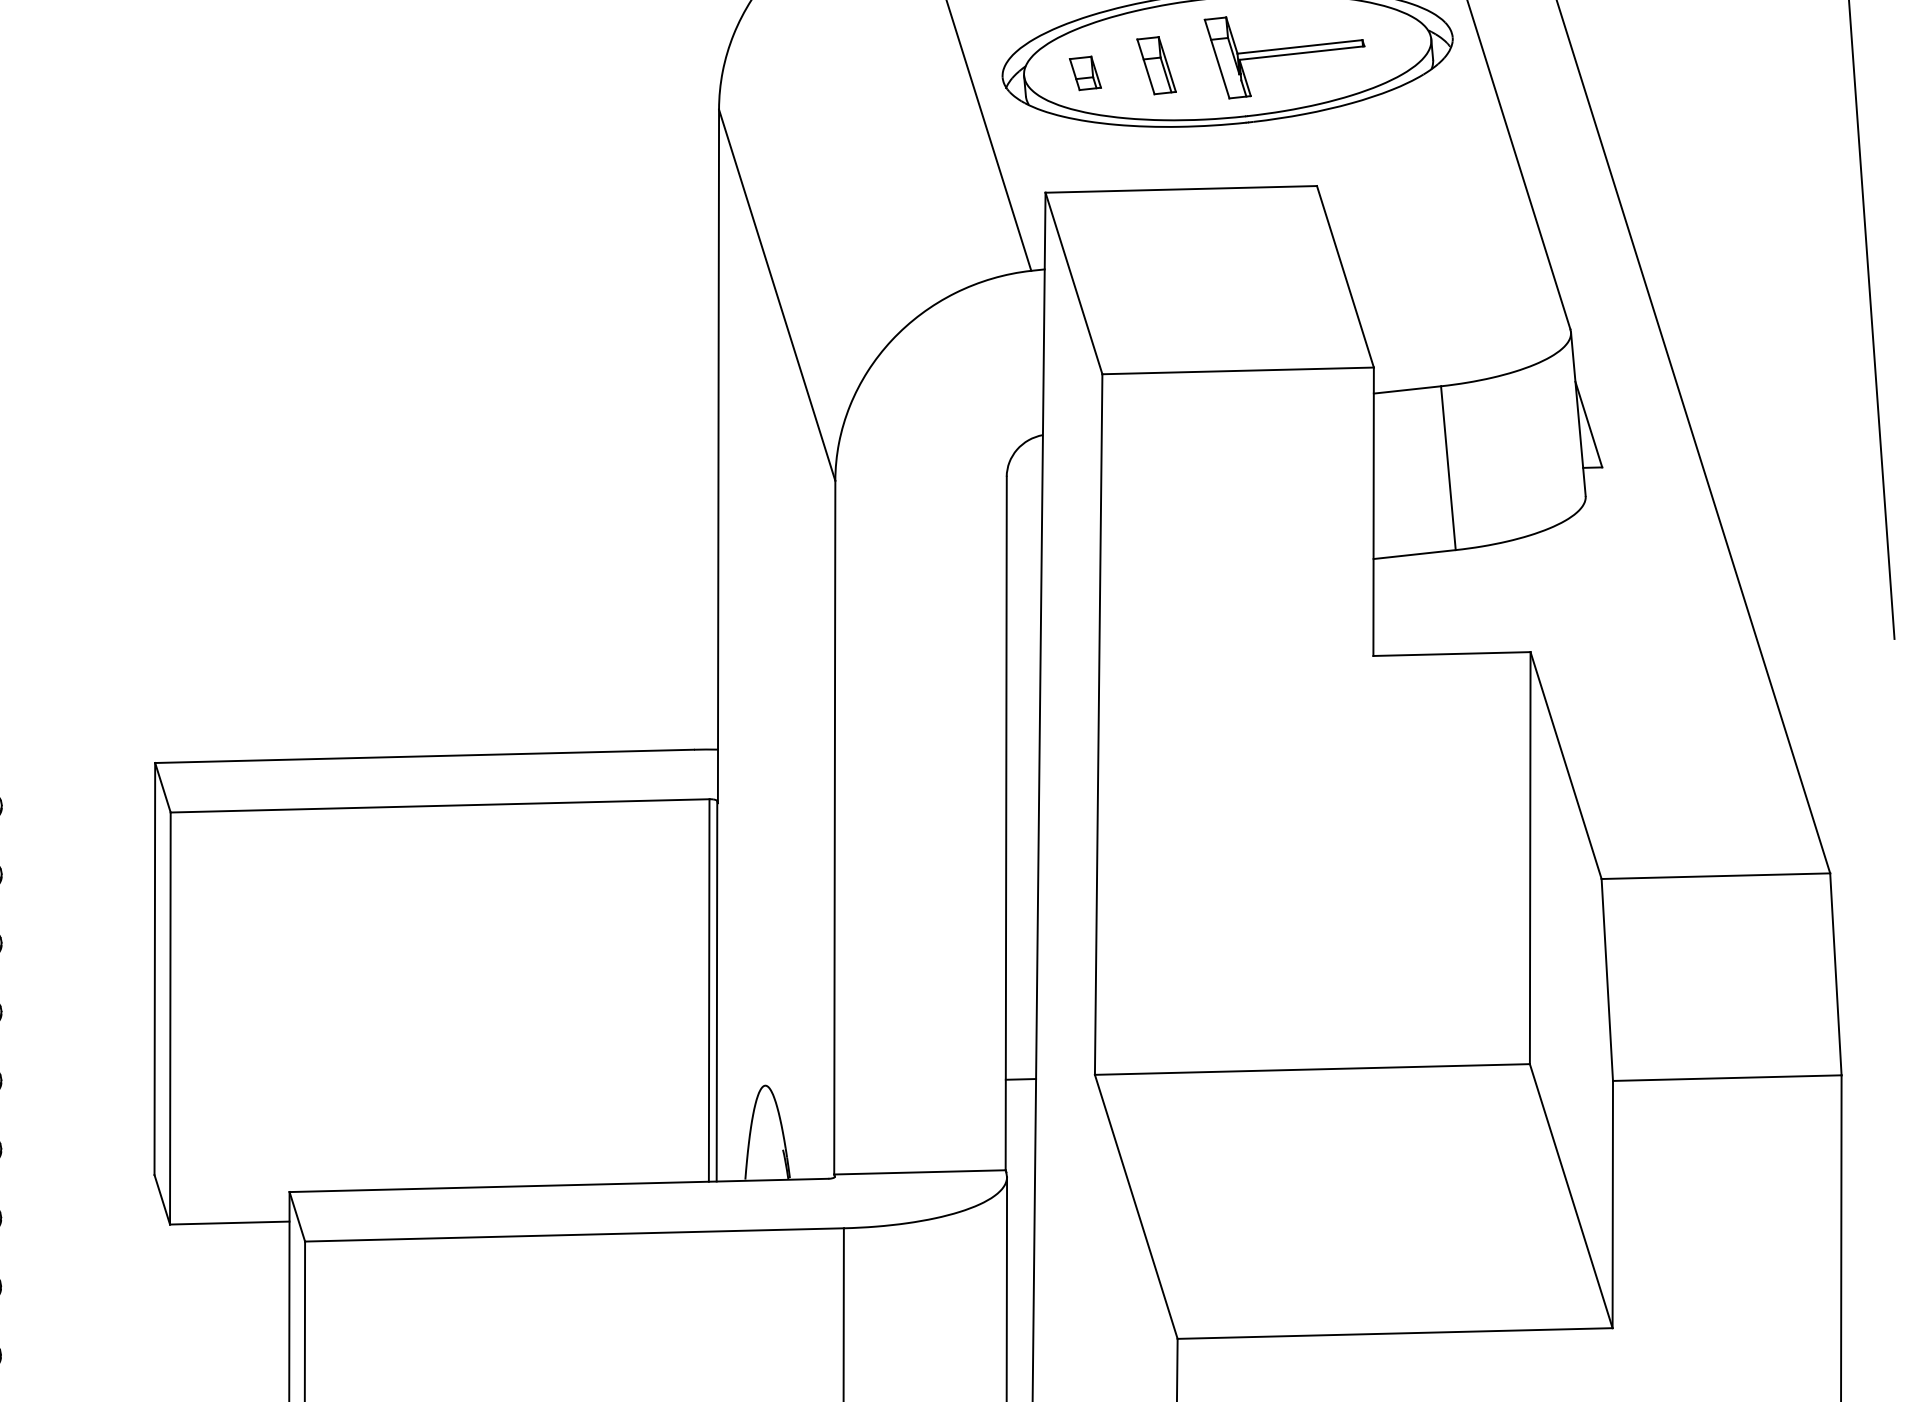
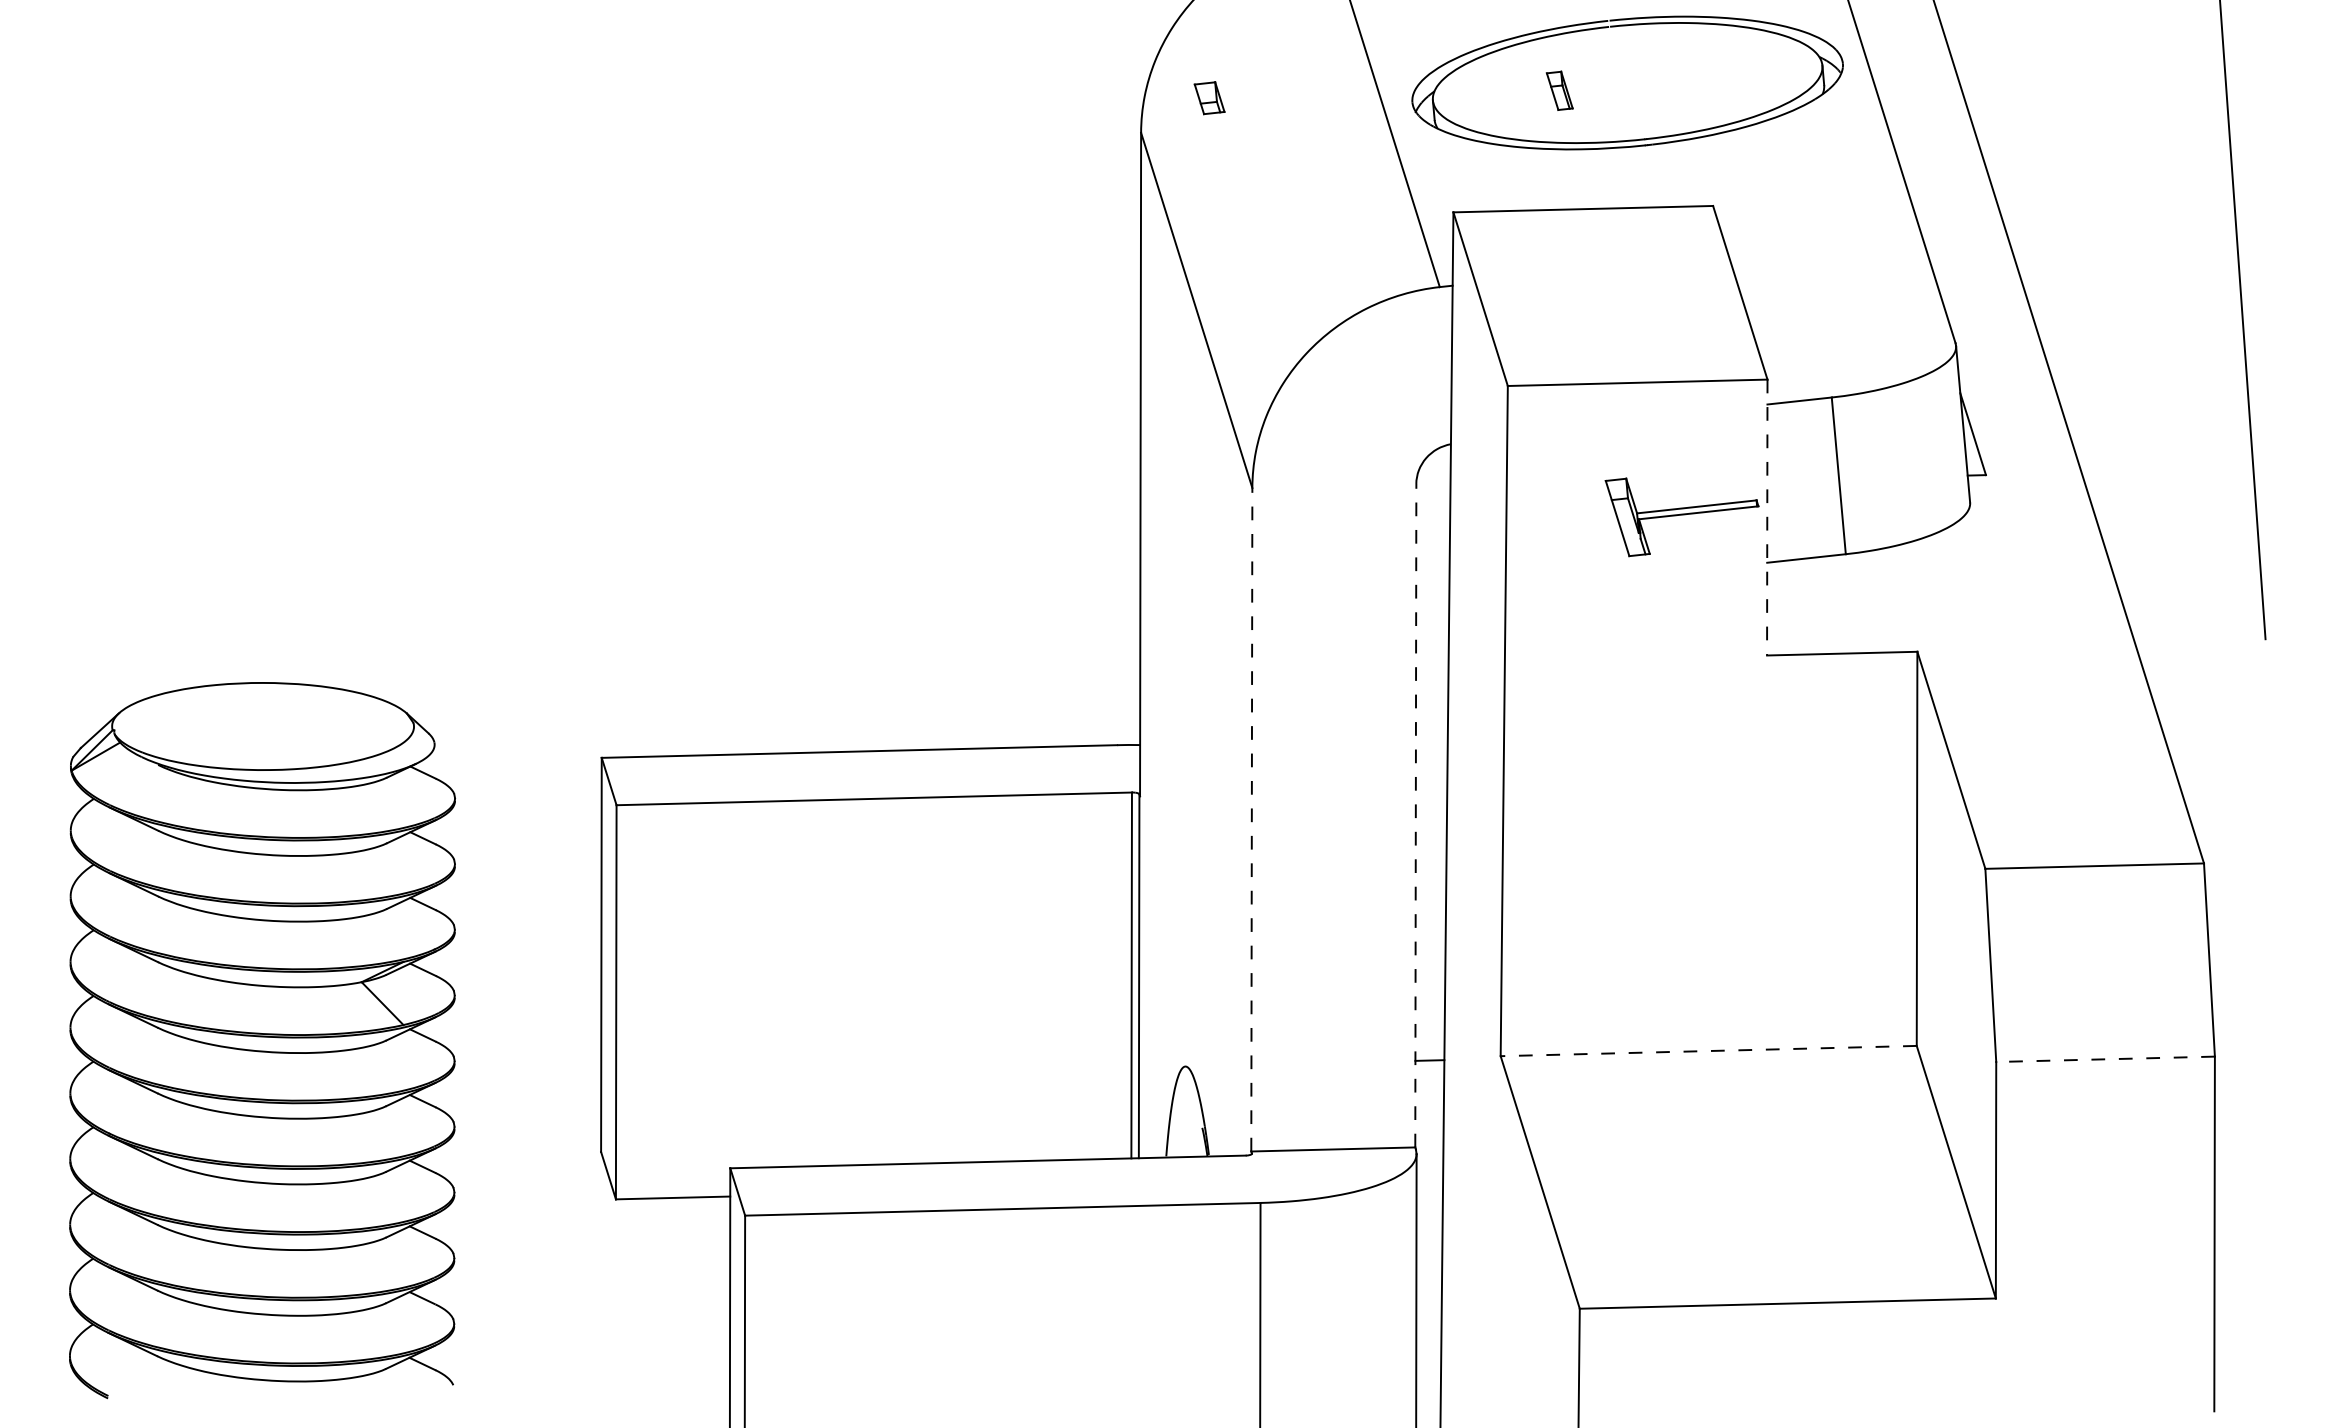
part: (1283, 58) -> (1681, 517), moved
part: (1156, 65) -> (1559, 90), size x0.7
part: (1085, 73) -> (1209, 98), moved
line: (1373, 511) -> (1767, 517), solid -> dashed
line: (1005, 823) -> (1415, 815), solid -> dashed
line: (834, 827) -> (1251, 819), solid -> dashed
line: (1312, 1069) -> (1708, 1051), solid -> dashed
line: (1727, 1078) -> (2105, 1059), solid -> dashed

